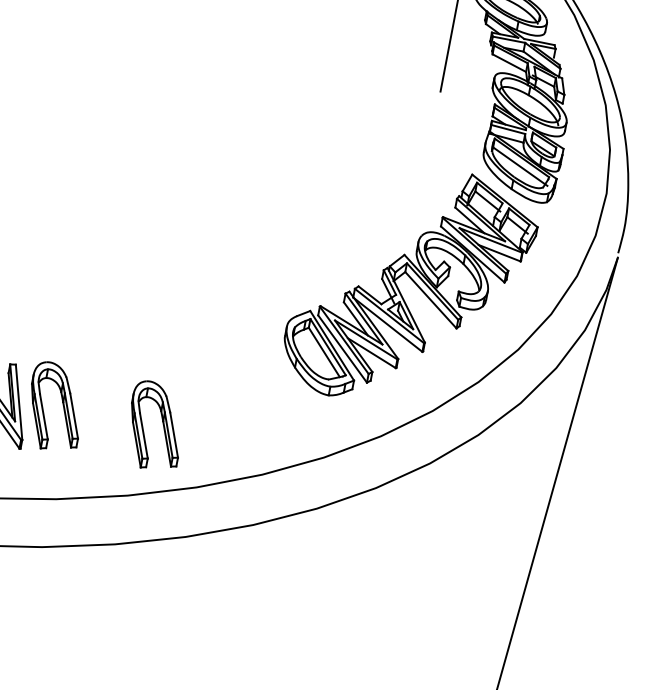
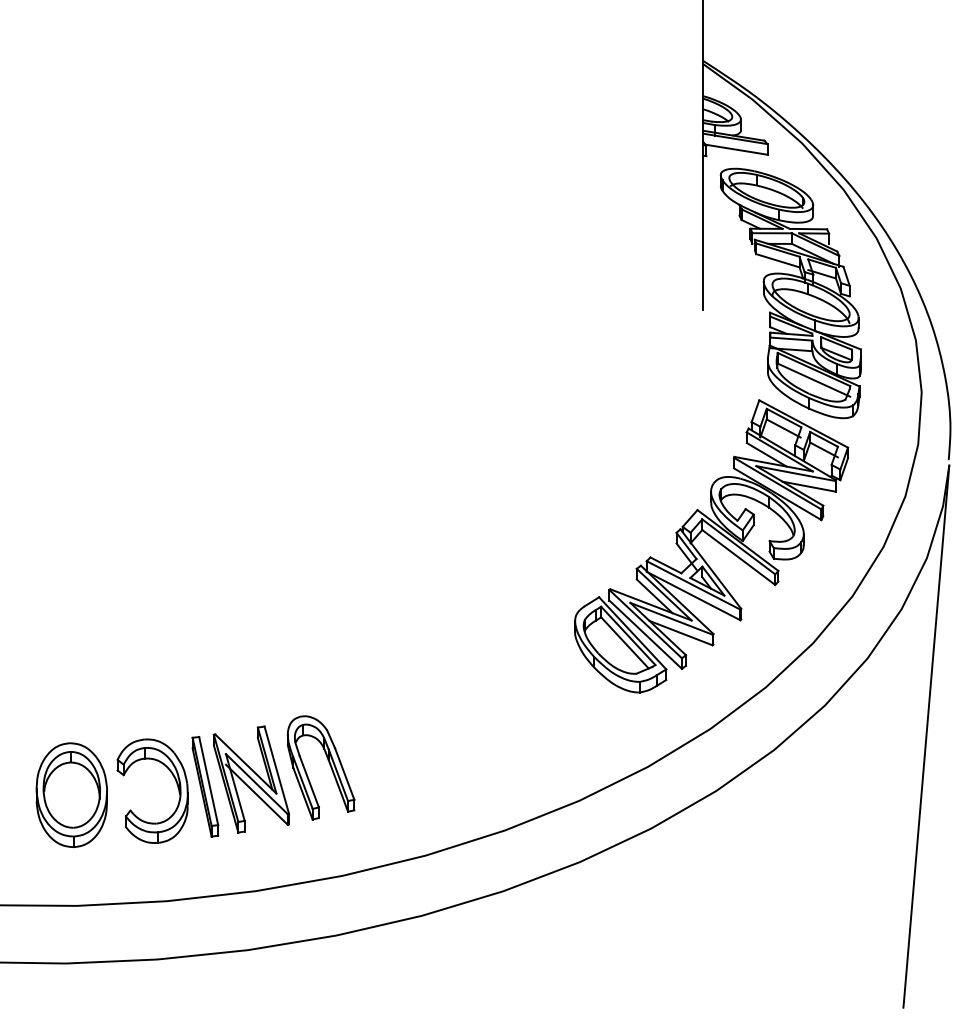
part: (162, 425) -> (451, 765), removed

